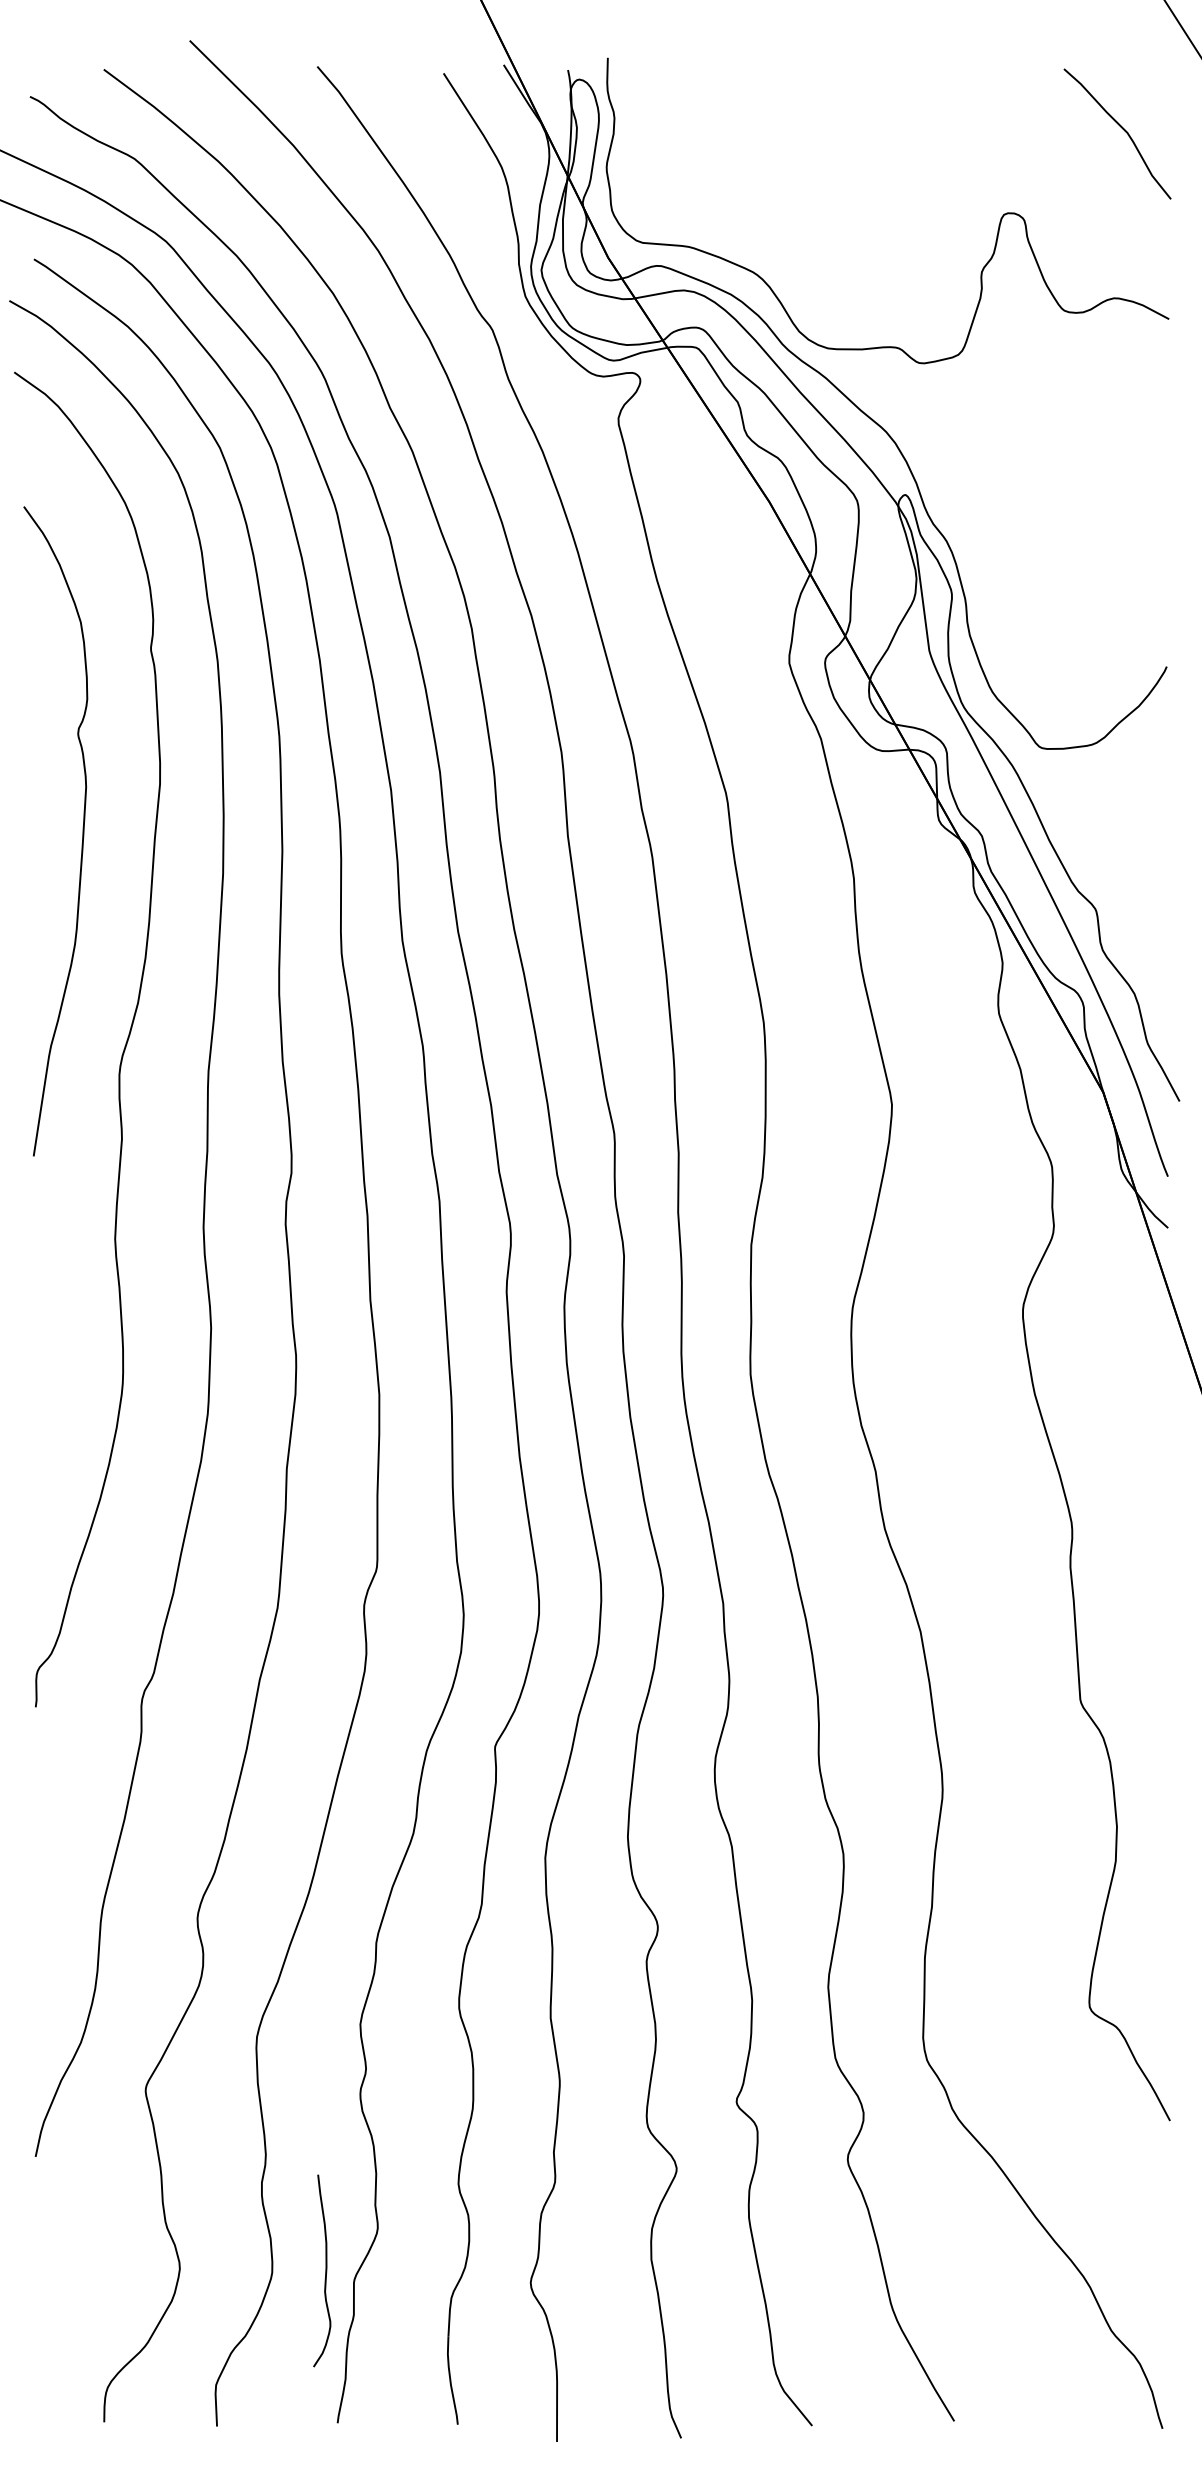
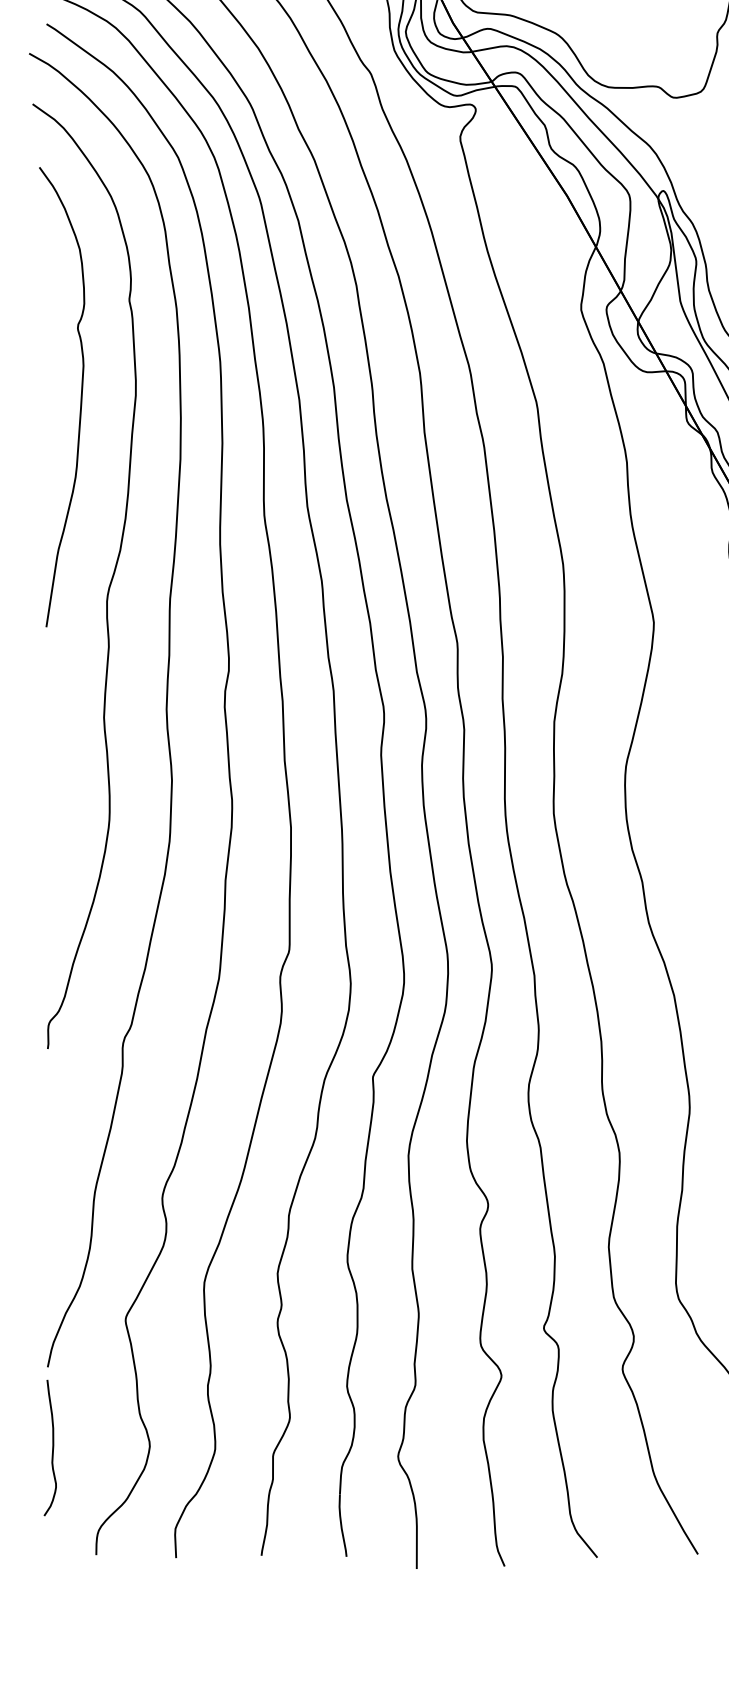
curve: (82, 831) -> (80, 397), moved
curve: (325, 2270) -> (52, 1447), moved

